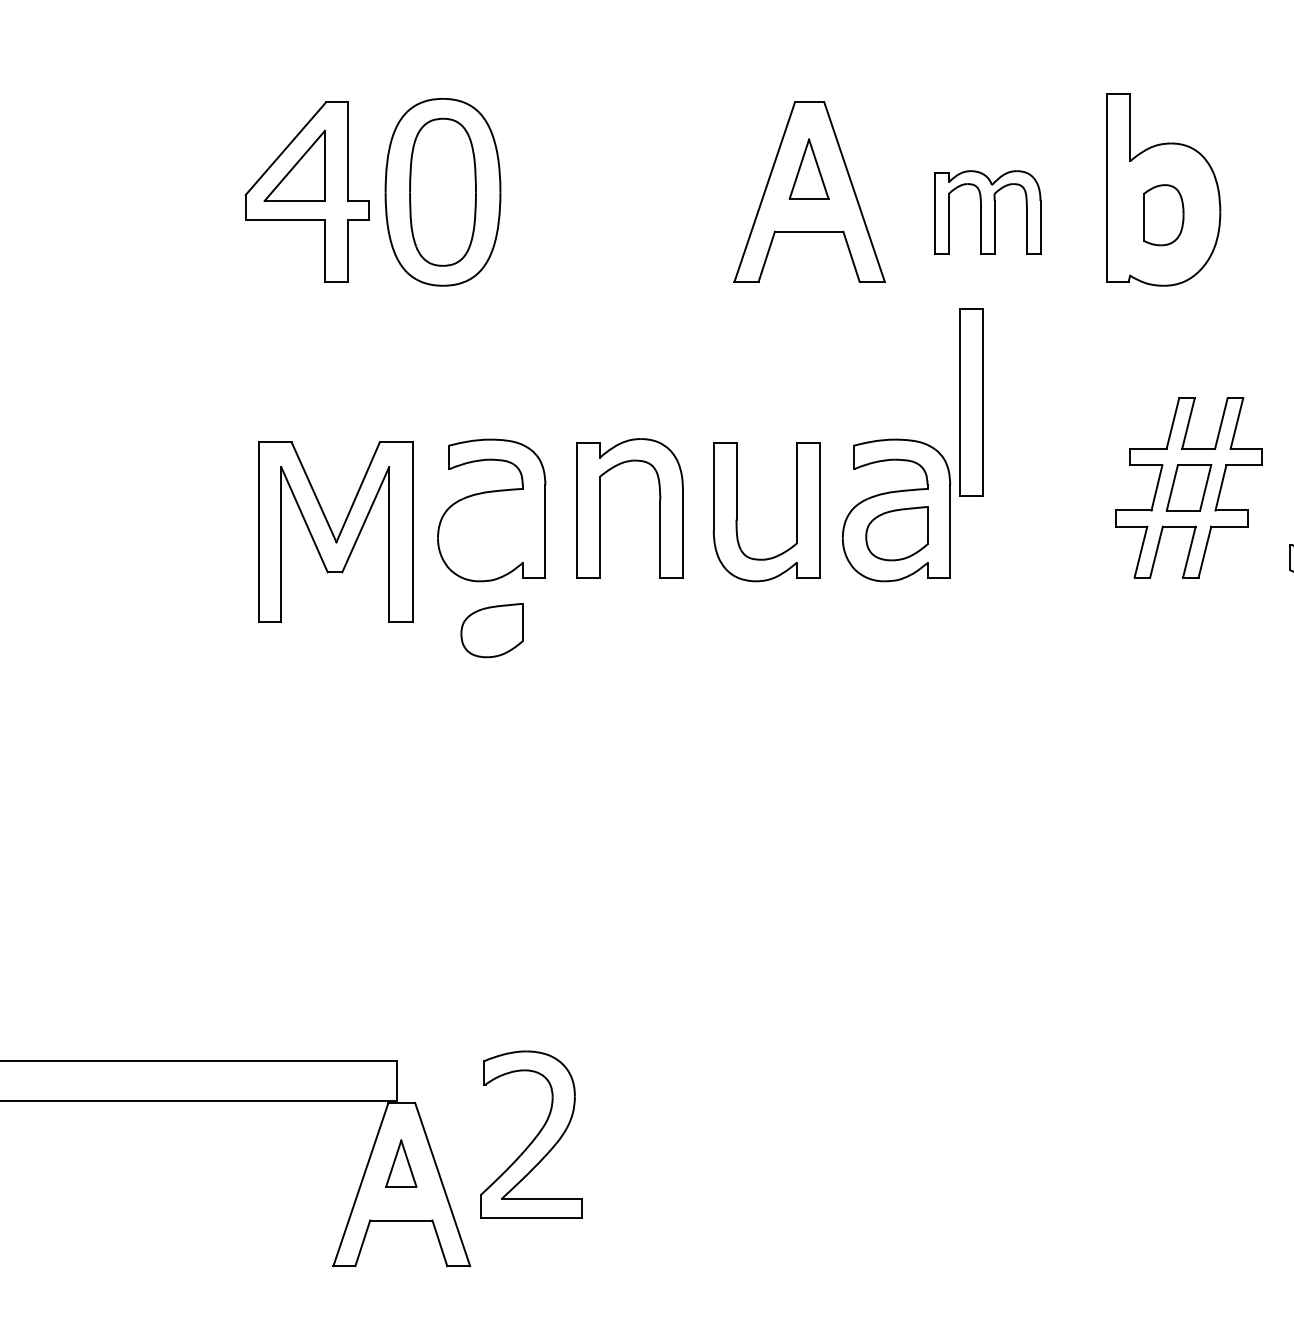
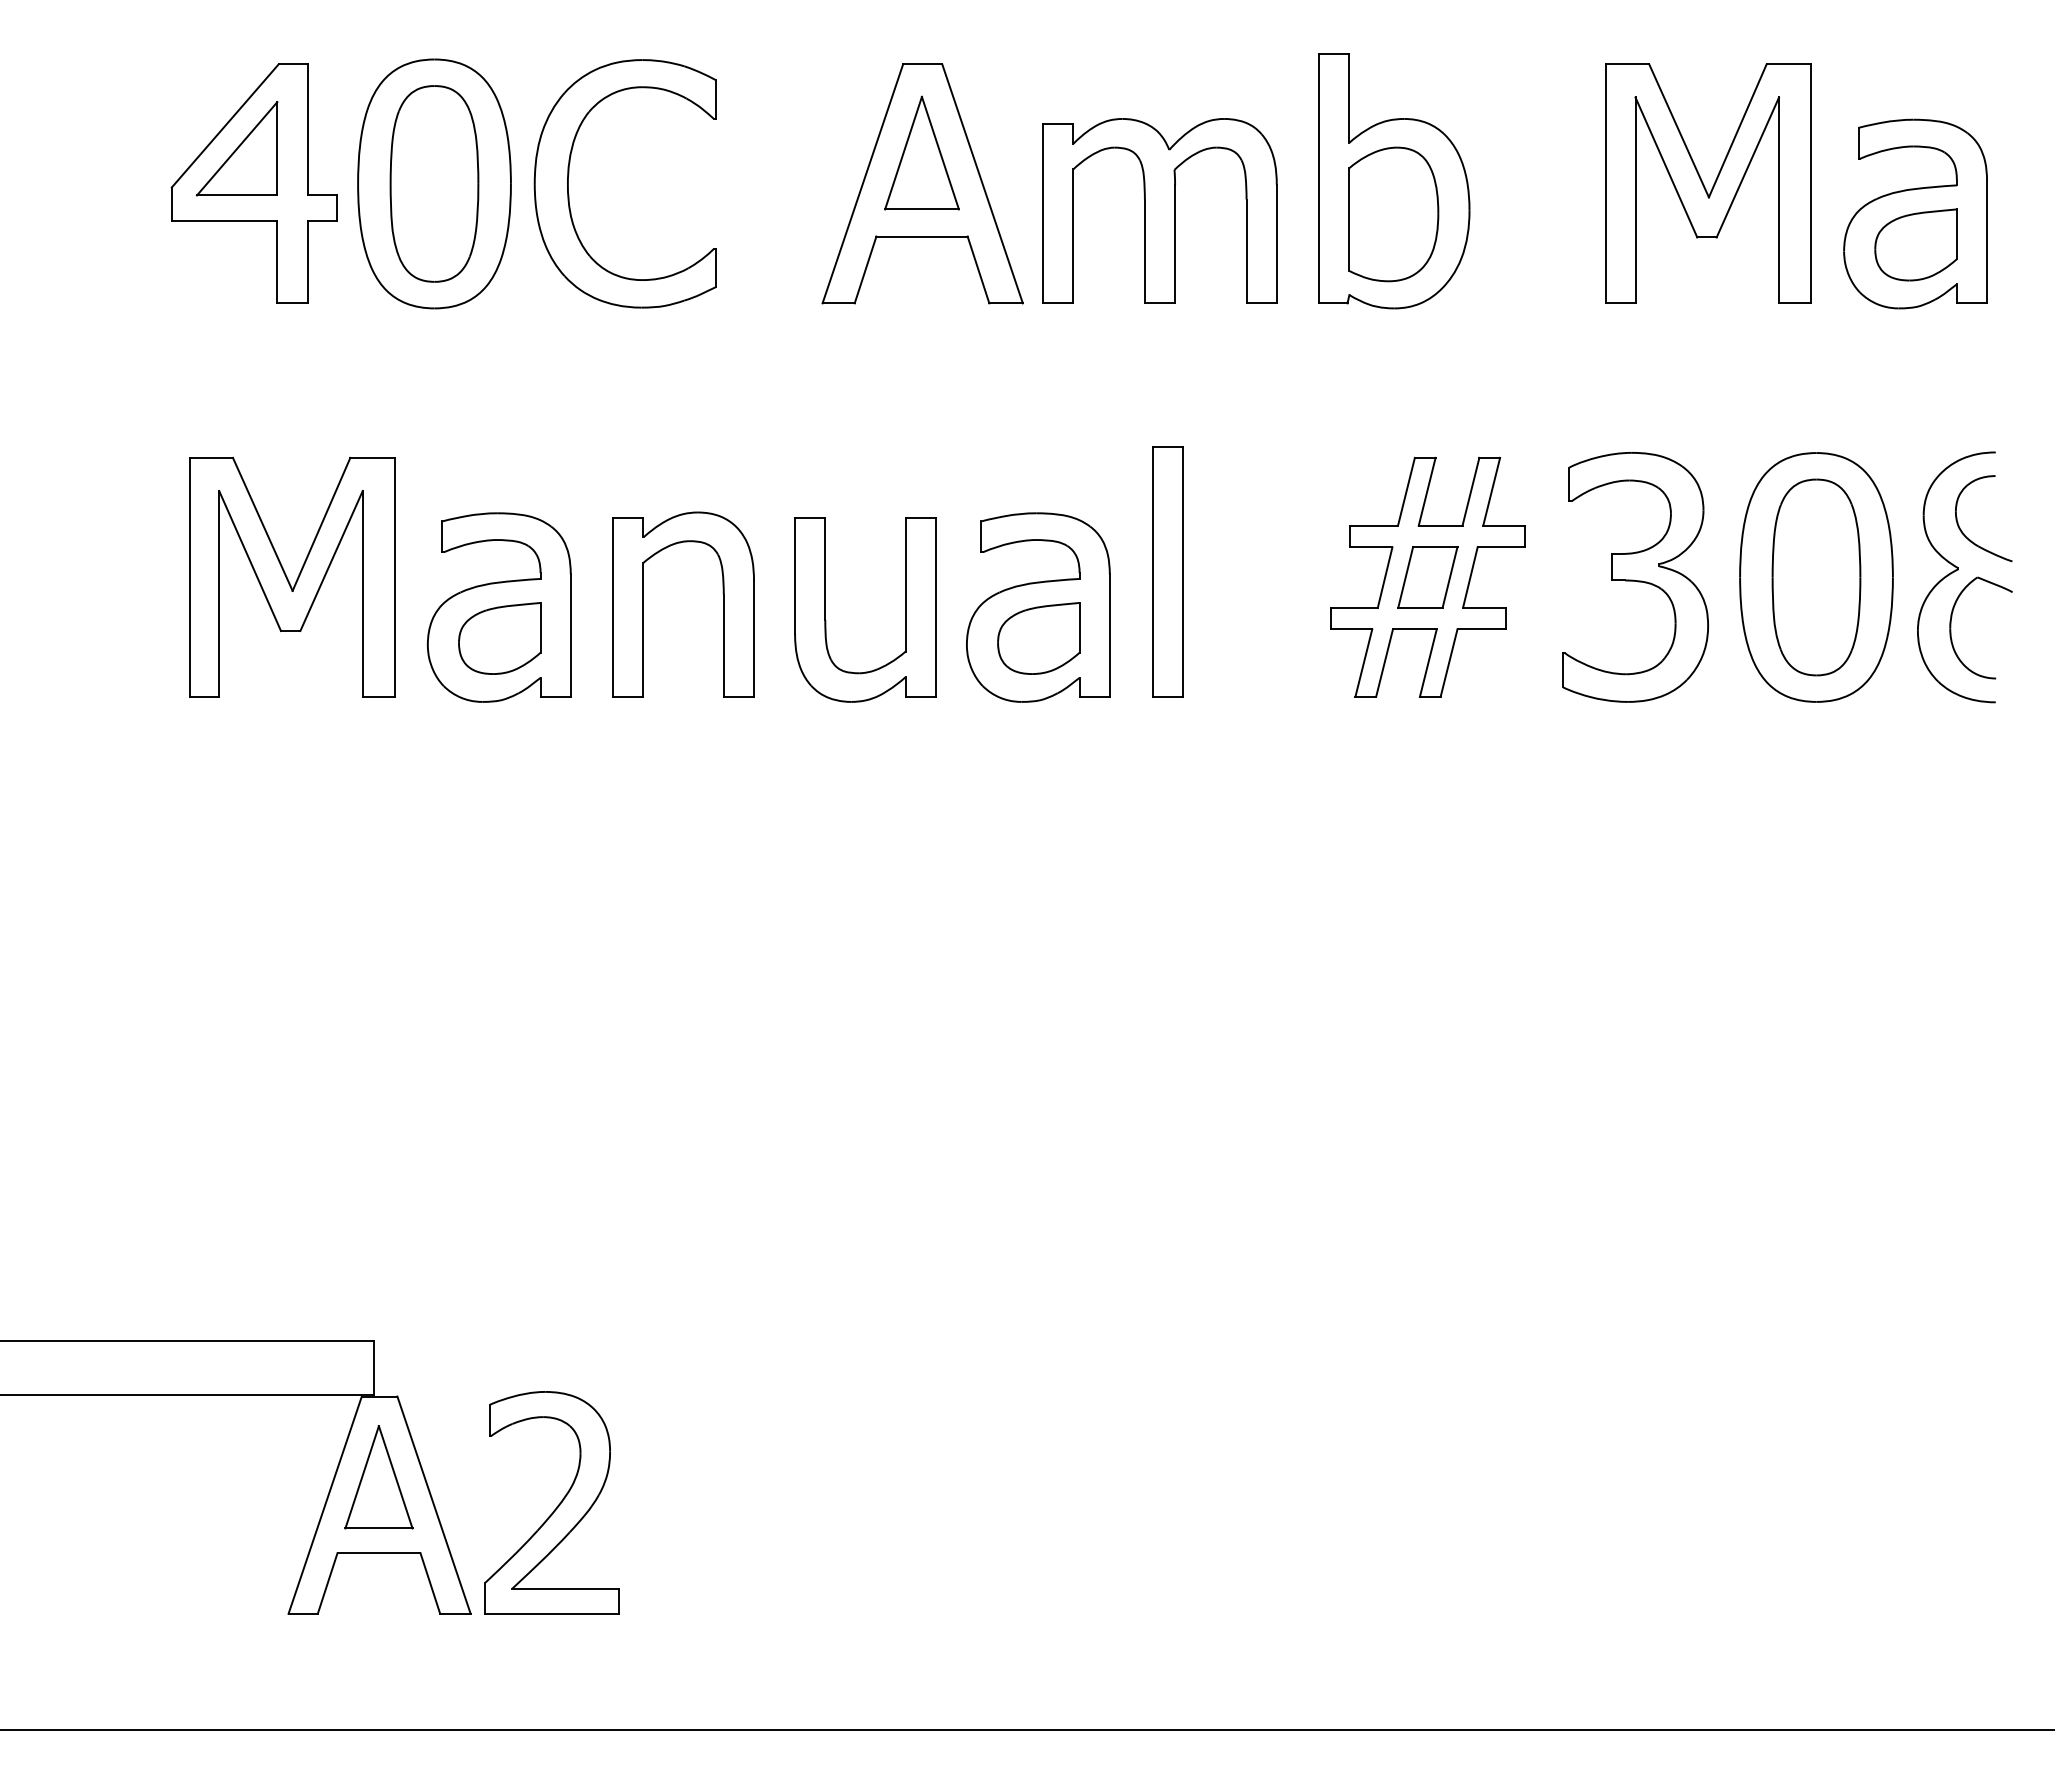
part: (808, 168) -> (921, 152), size x1.43
part: (544, 185) -> (569, 174), added
part: (987, 212) -> (1159, 210), size x1.67
part: (1163, 215) -> (1393, 214), size x1.67
part: (970, 402) -> (1167, 571), moved
part: (336, 531) -> (292, 576), moved
part: (491, 630) -> (499, 638), moved
part: (534, 1137) -> (556, 1506), moved
part: (400, 1163) -> (378, 1477), size x1.67

